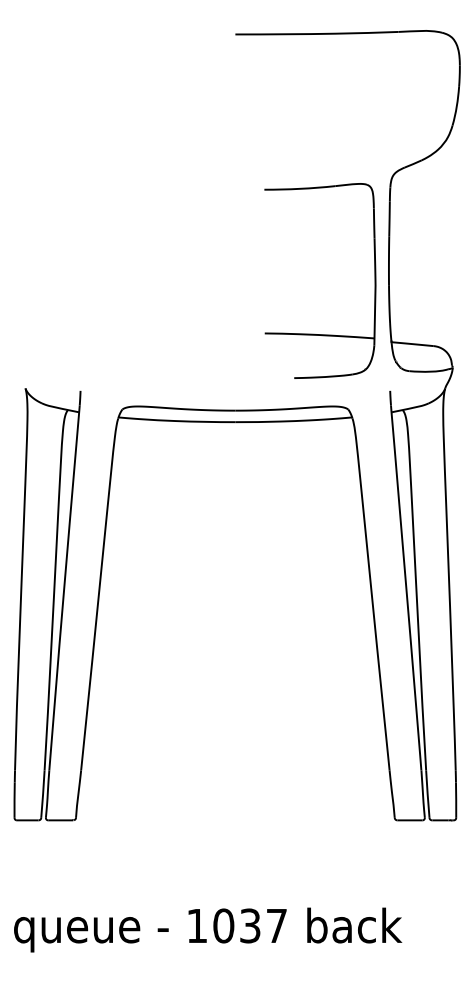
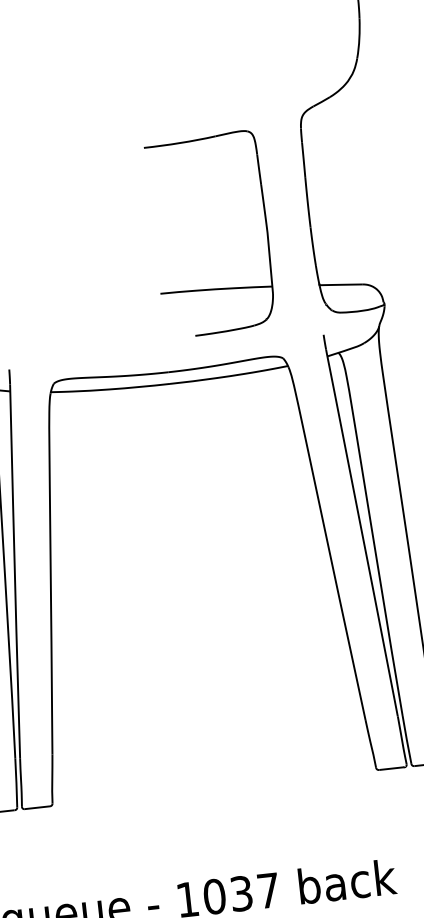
part: (314, 333) -> (210, 288), moved

